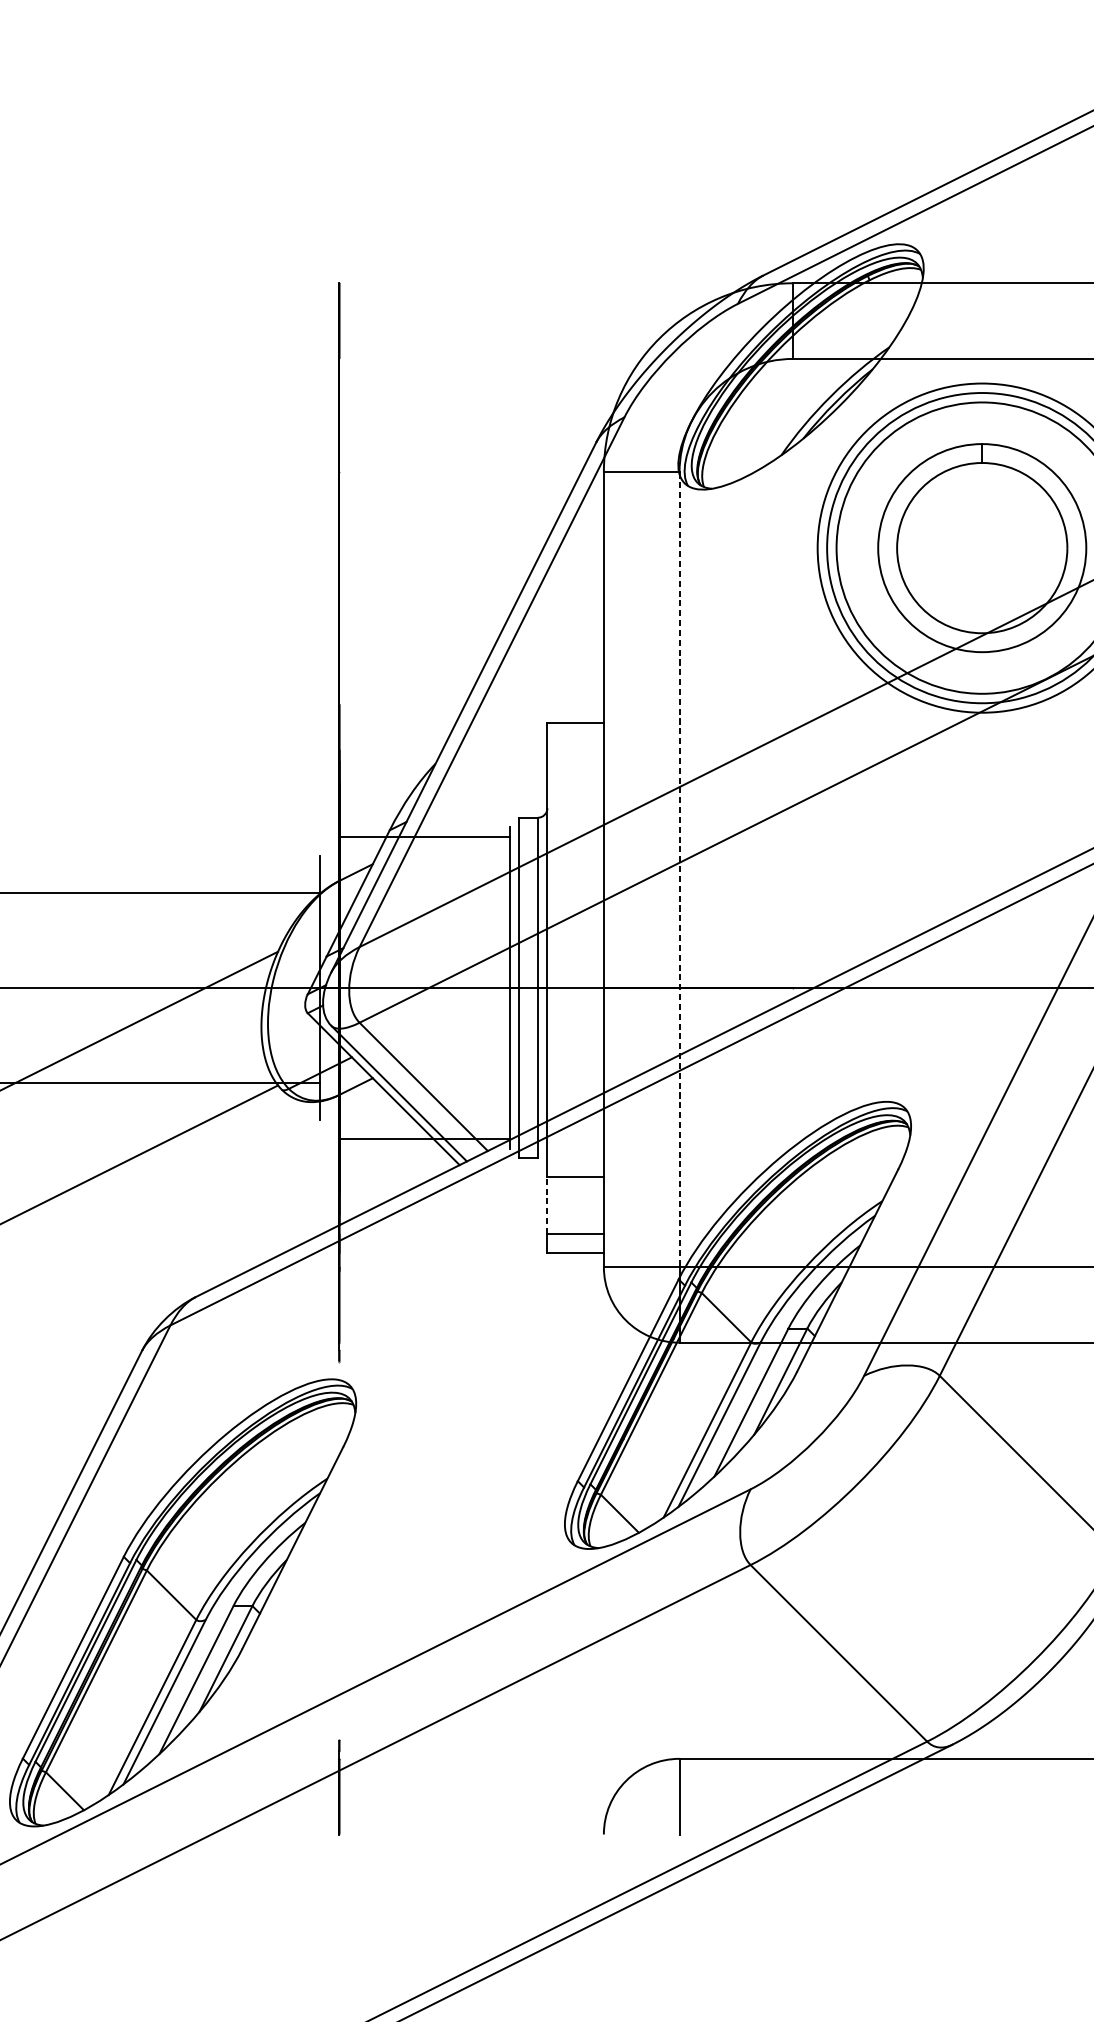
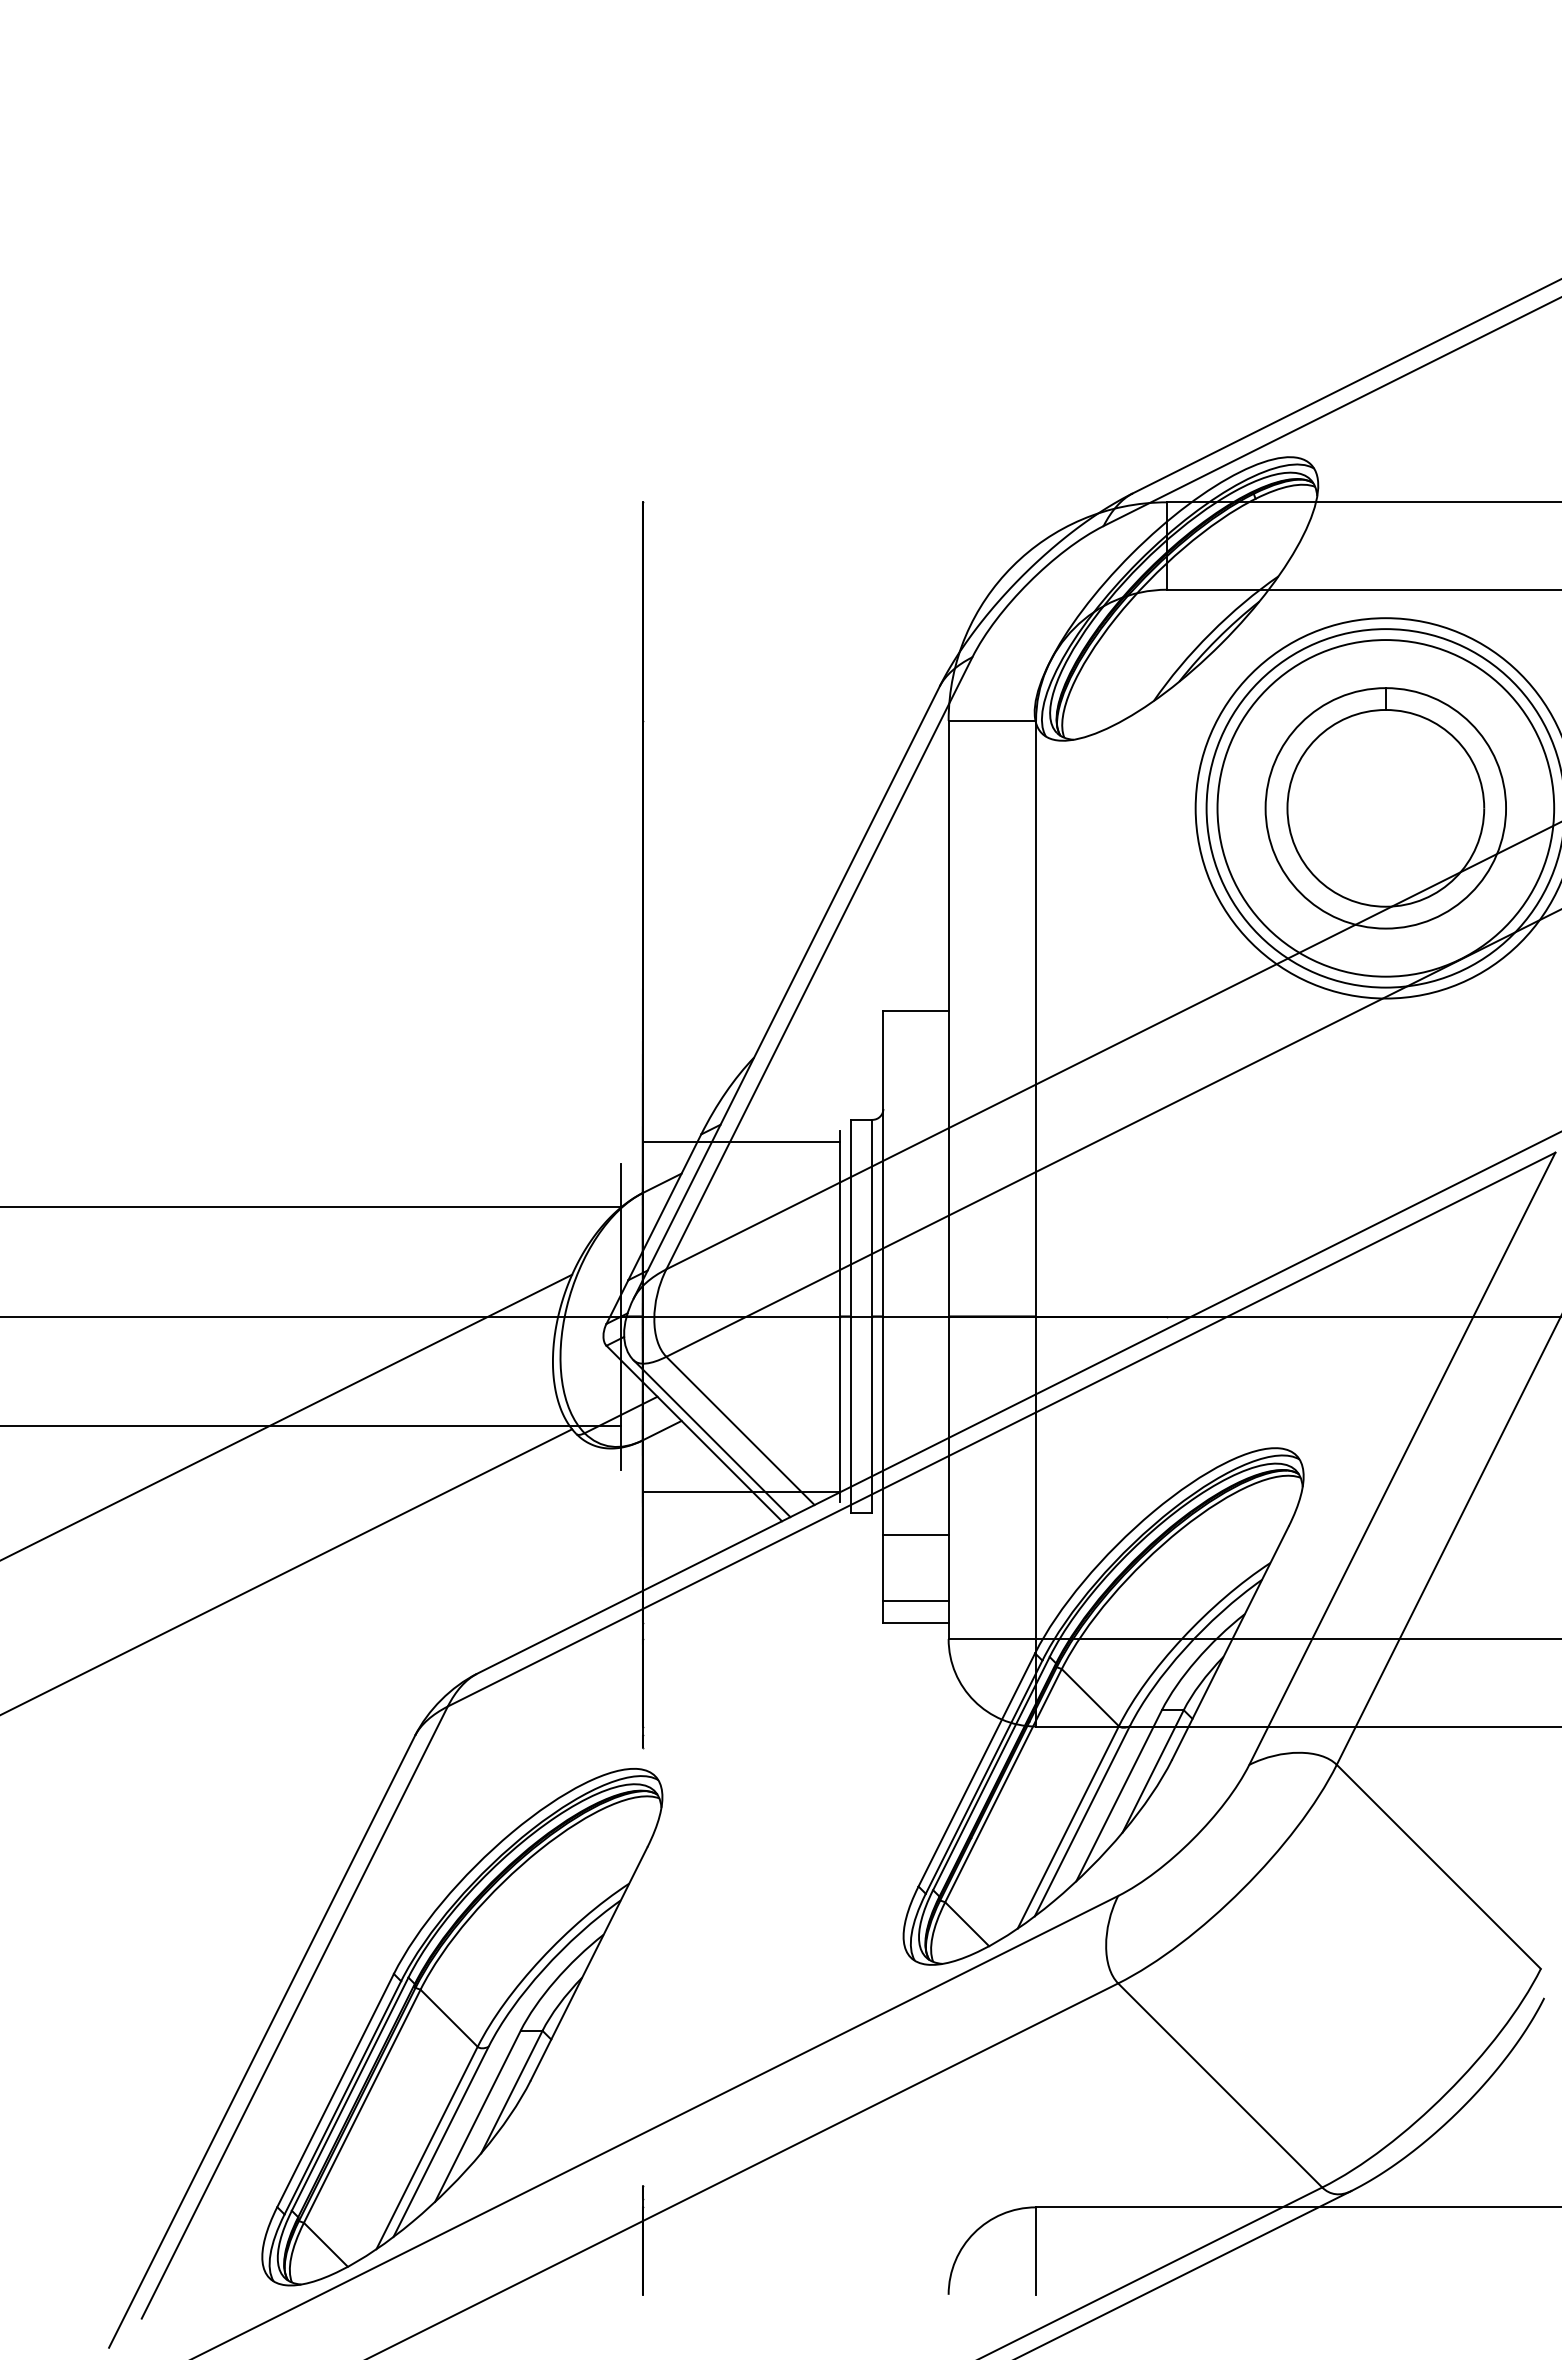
line: (679, 870) -> (1036, 1180), dashed -> solid
line: (547, 1205) -> (883, 1568), dashed -> solid

